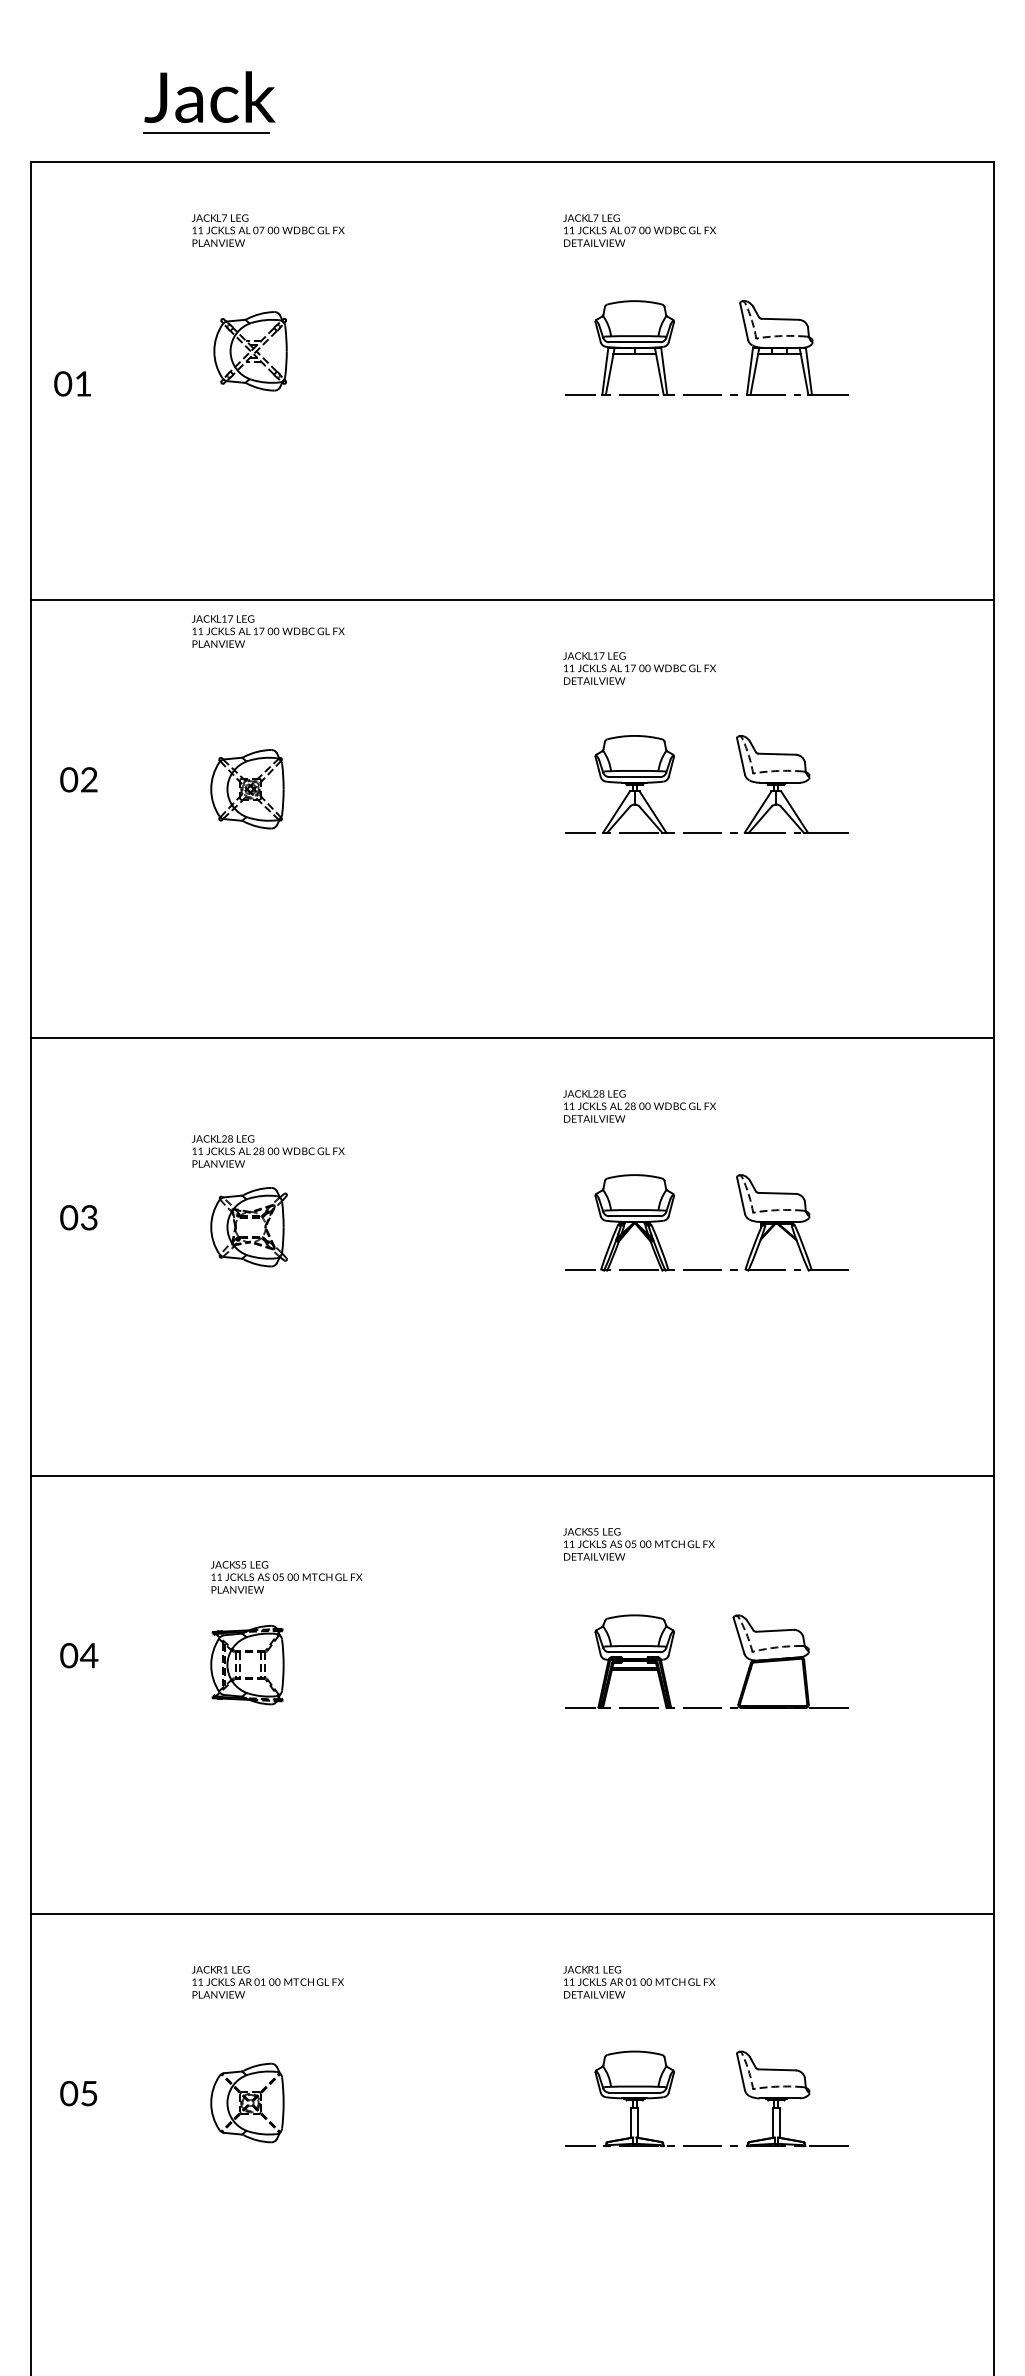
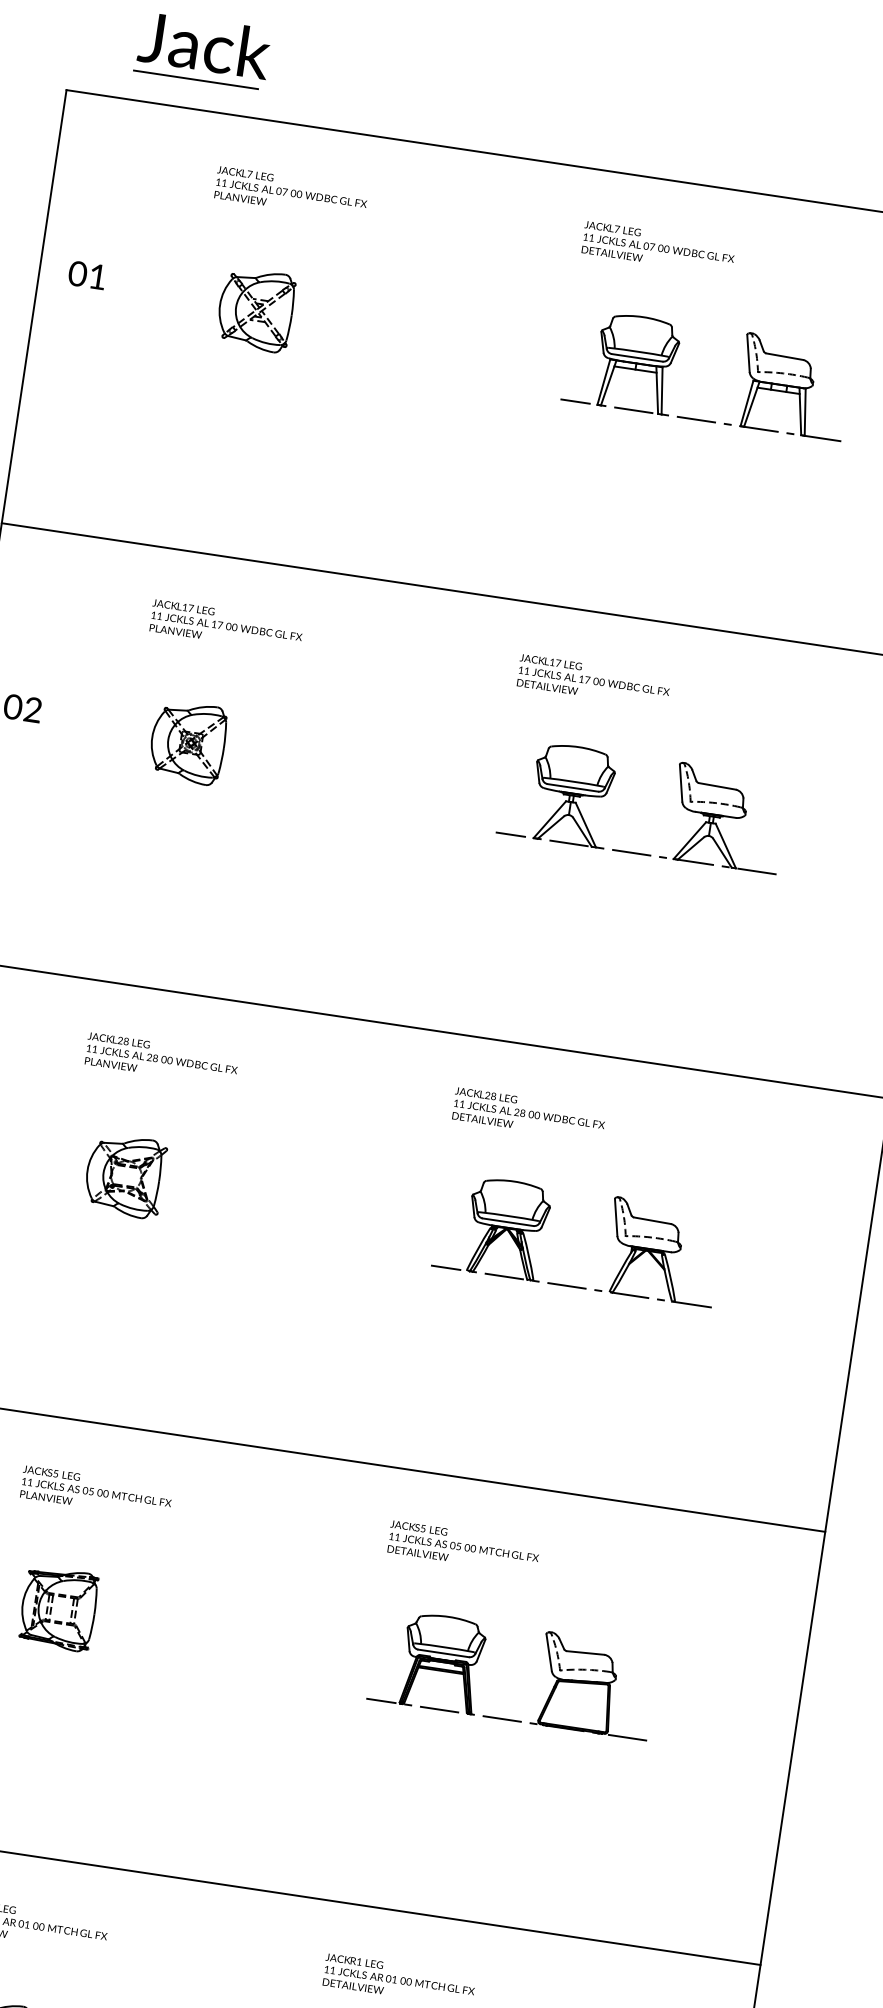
part: (209, 102) -> (203, 50), moved
text: (72, 383) -> (87, 274), moved
text: (267, 631) -> (225, 626), moved
text: (267, 1151) -> (161, 1059), moved
text: (286, 1577) -> (96, 1492), moved

